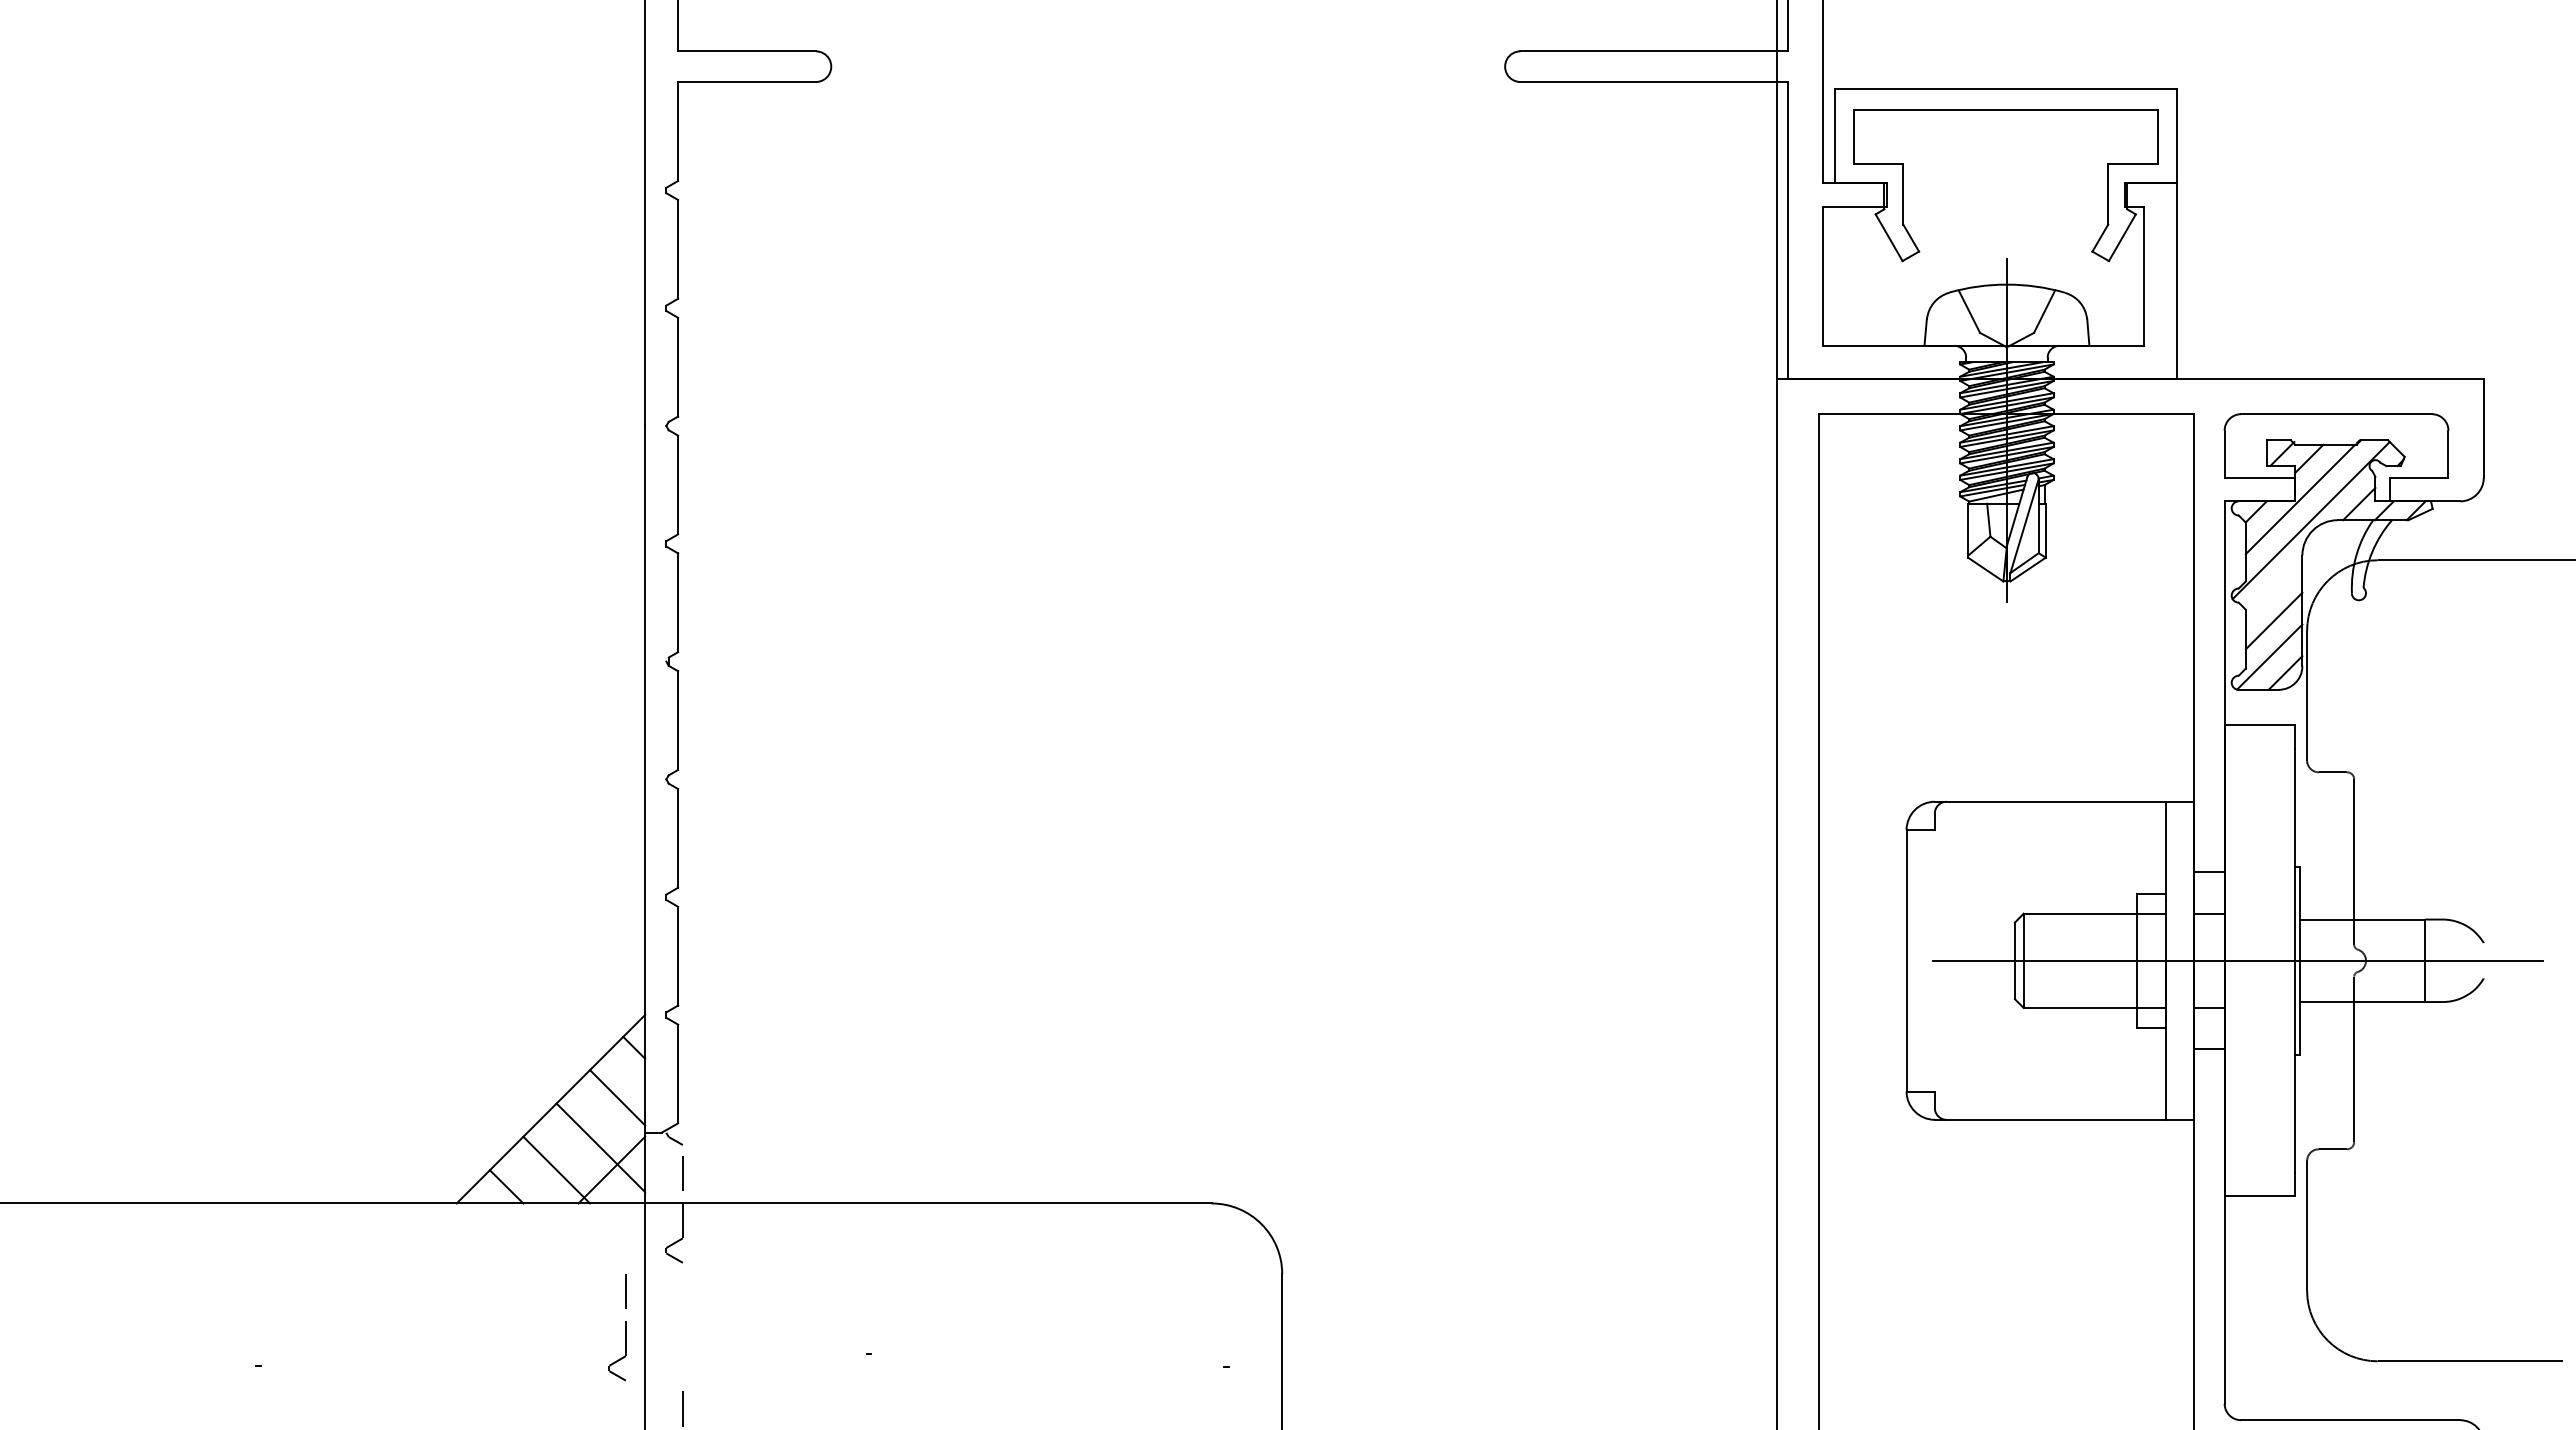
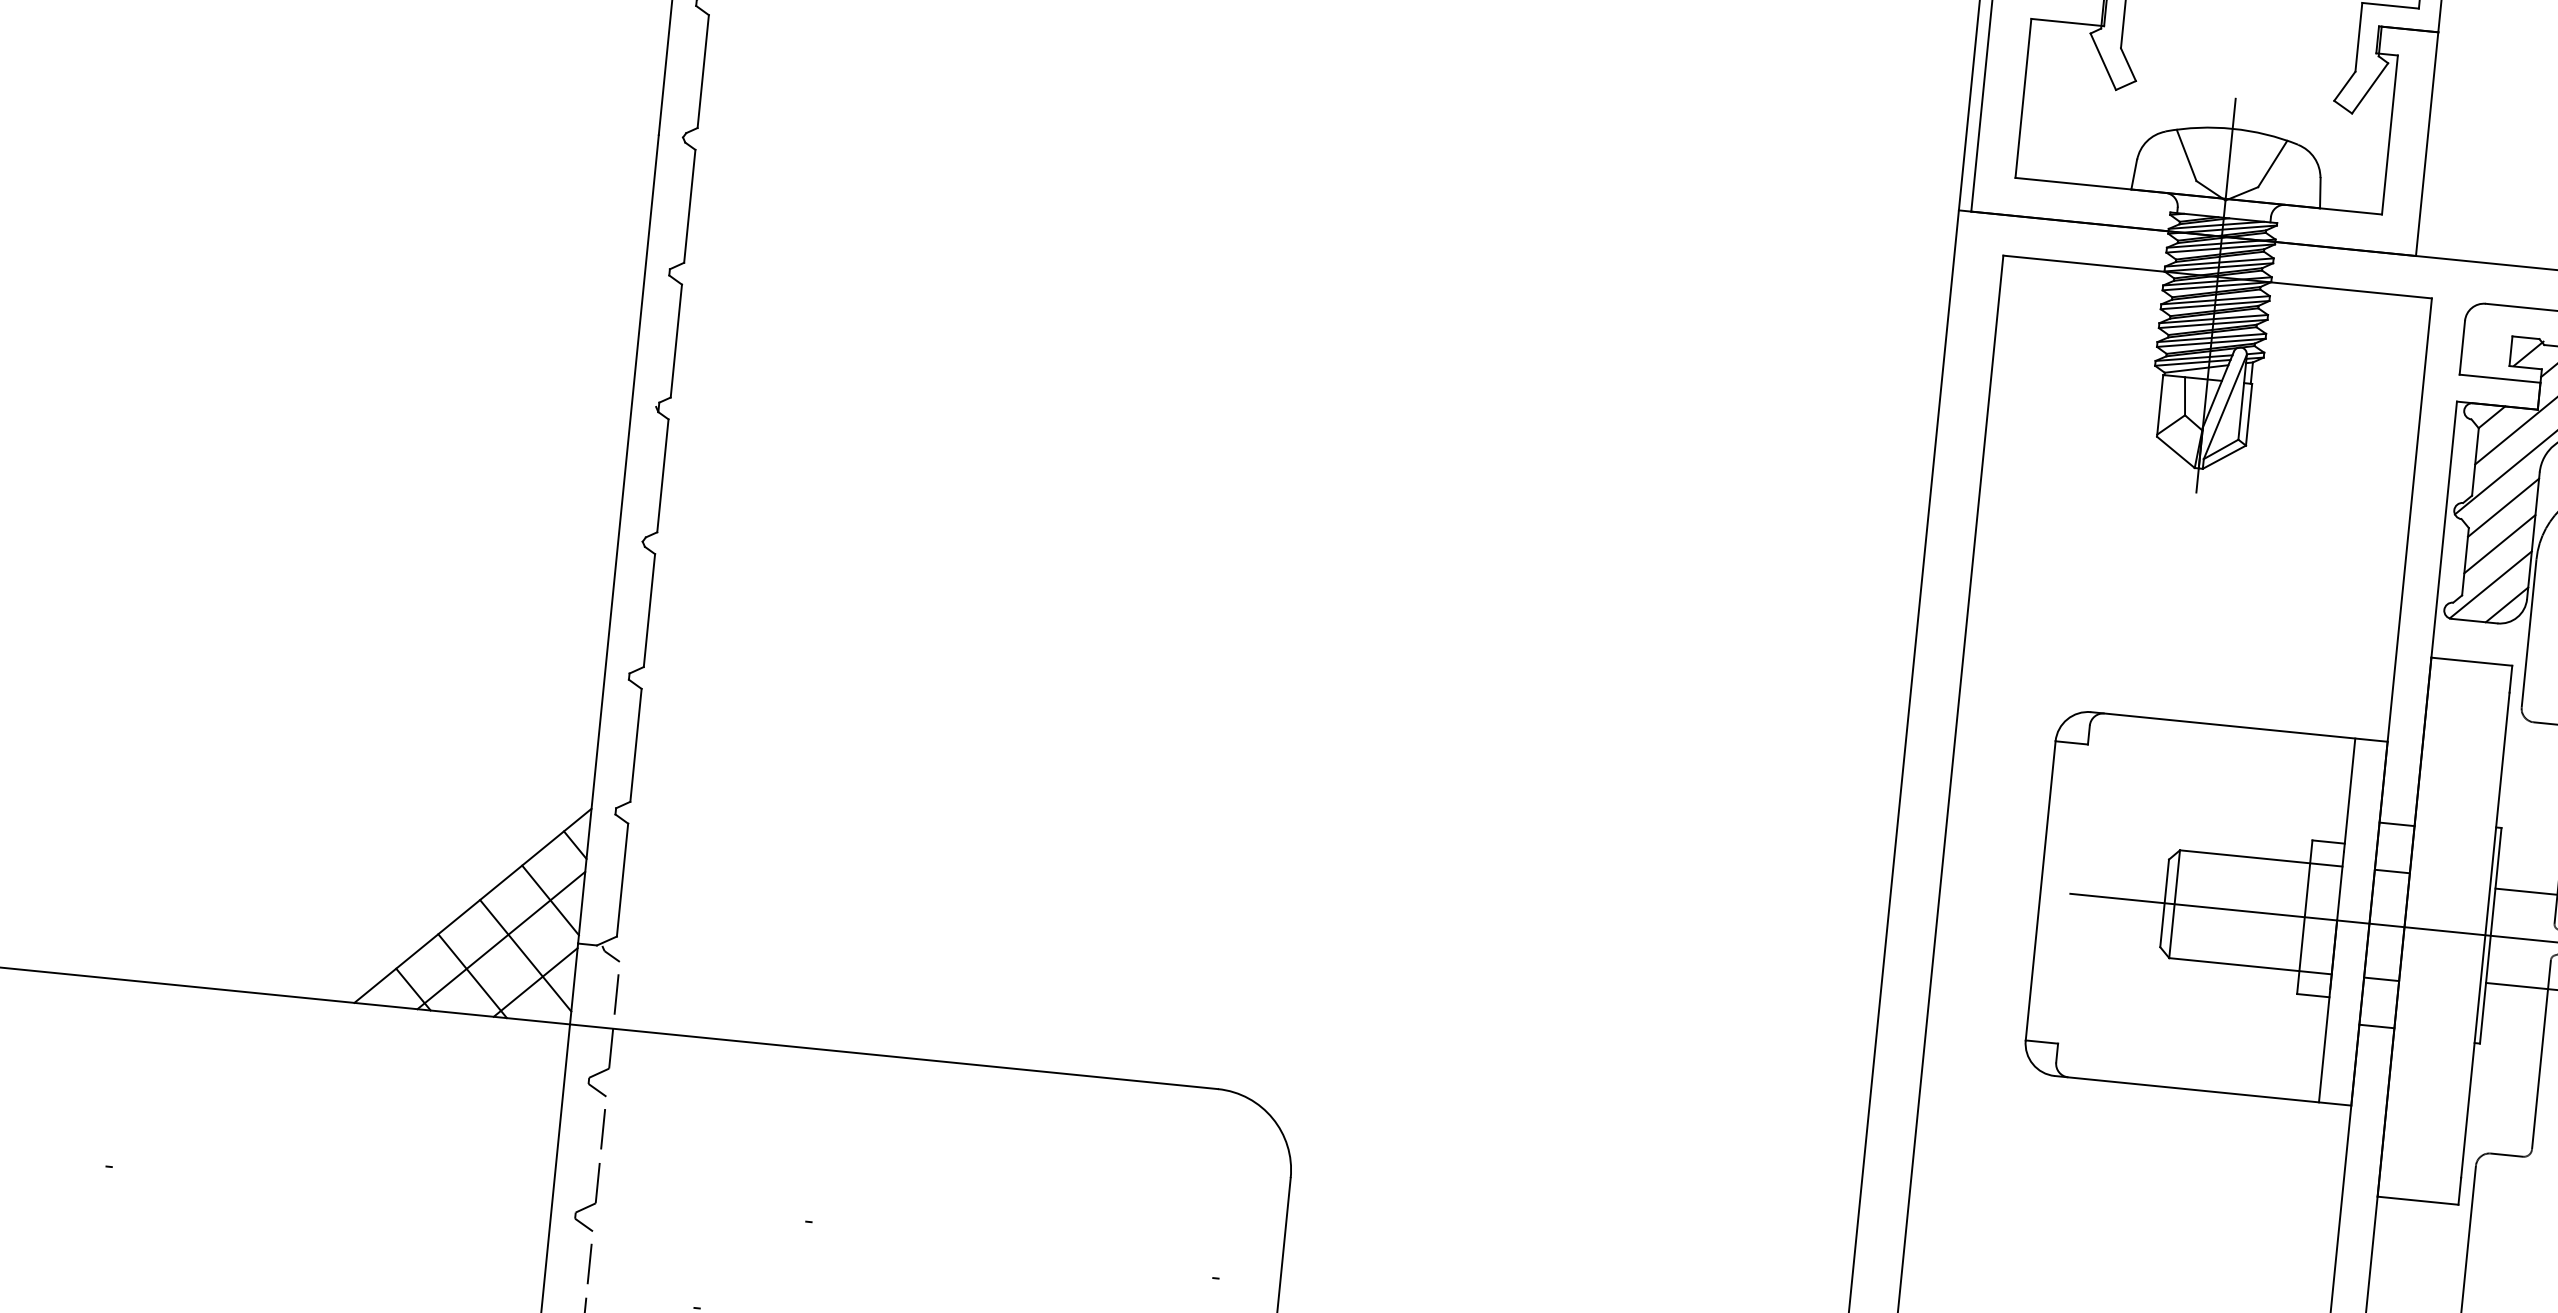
line: (2273, 588) -> (2502, 506), added
line: (578, 1136) -> (501, 940), added
part: (625, 1327) -> (598, 1170), moved

